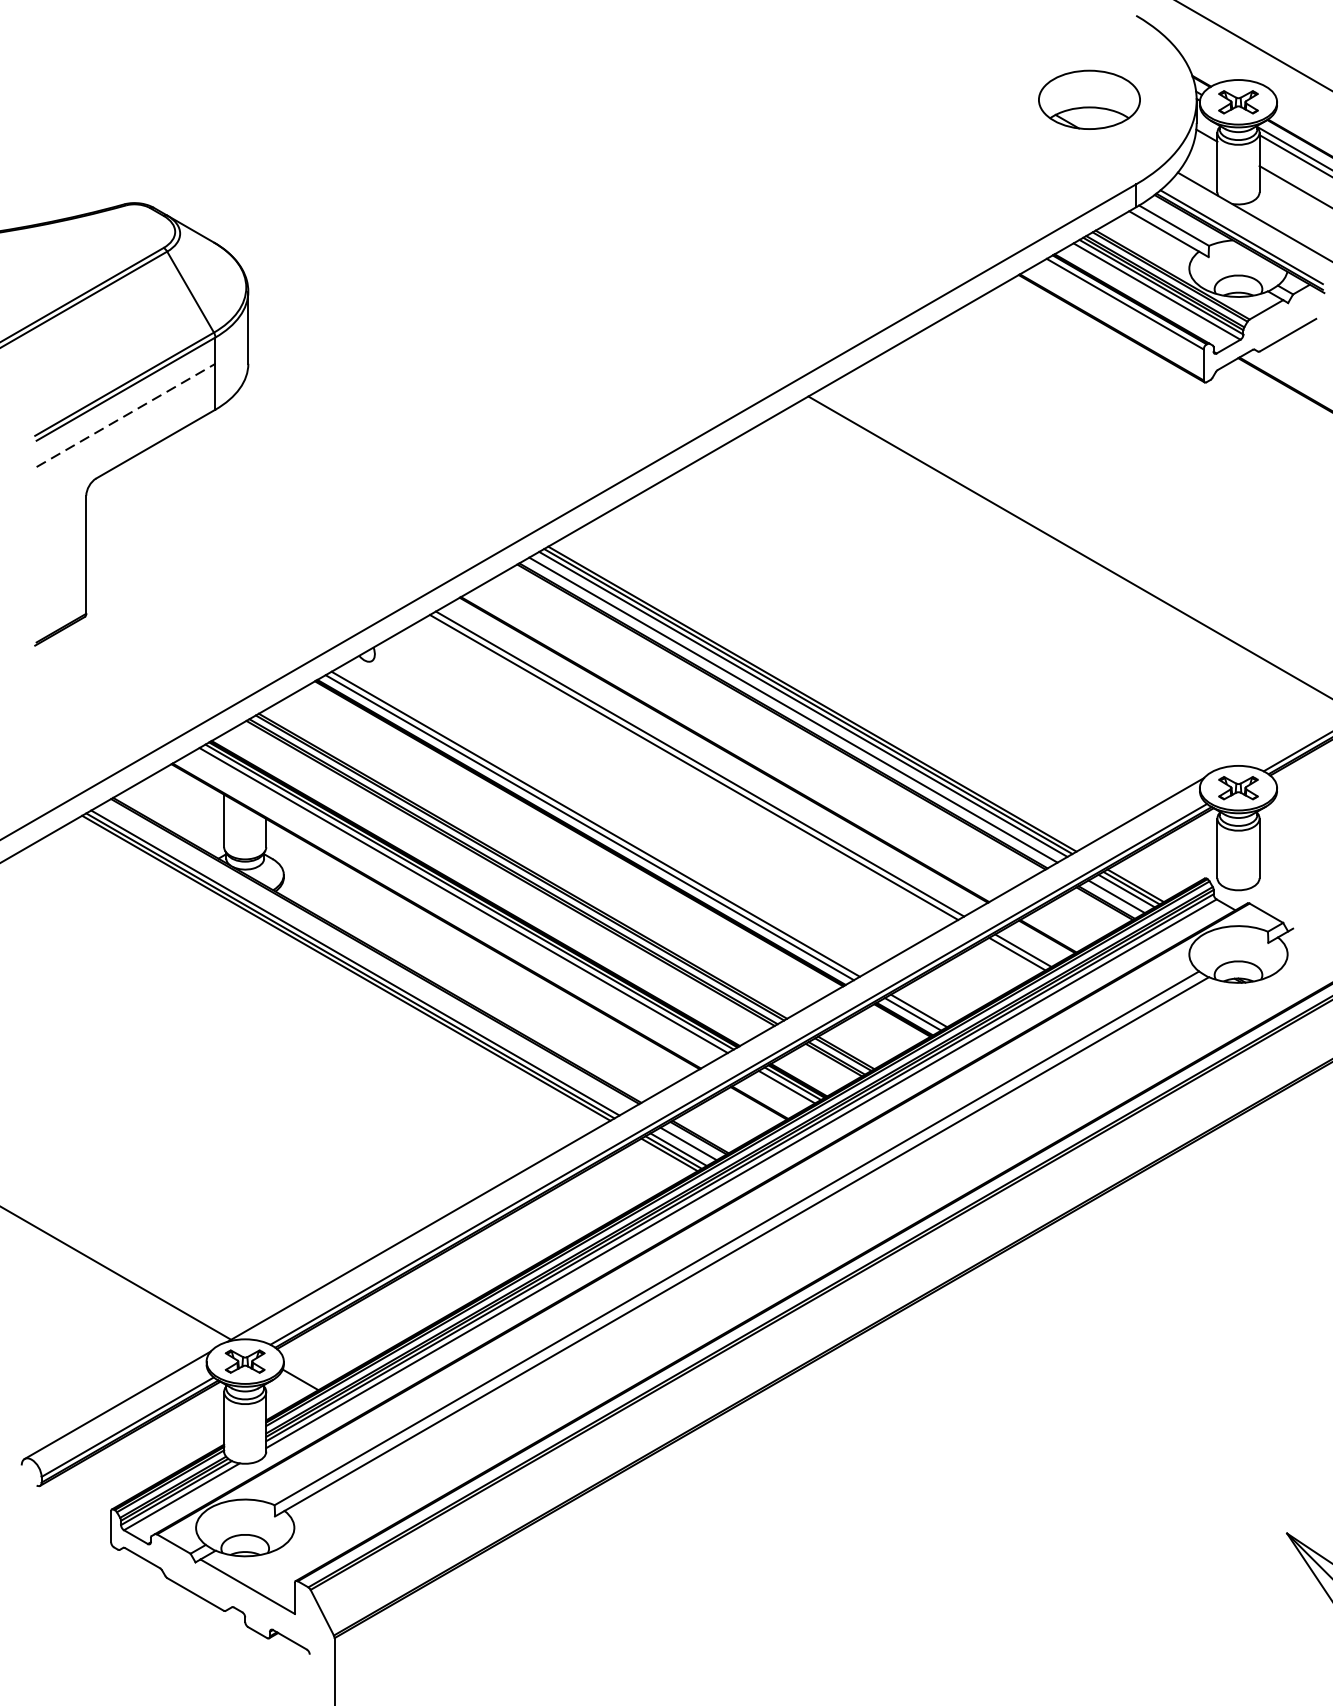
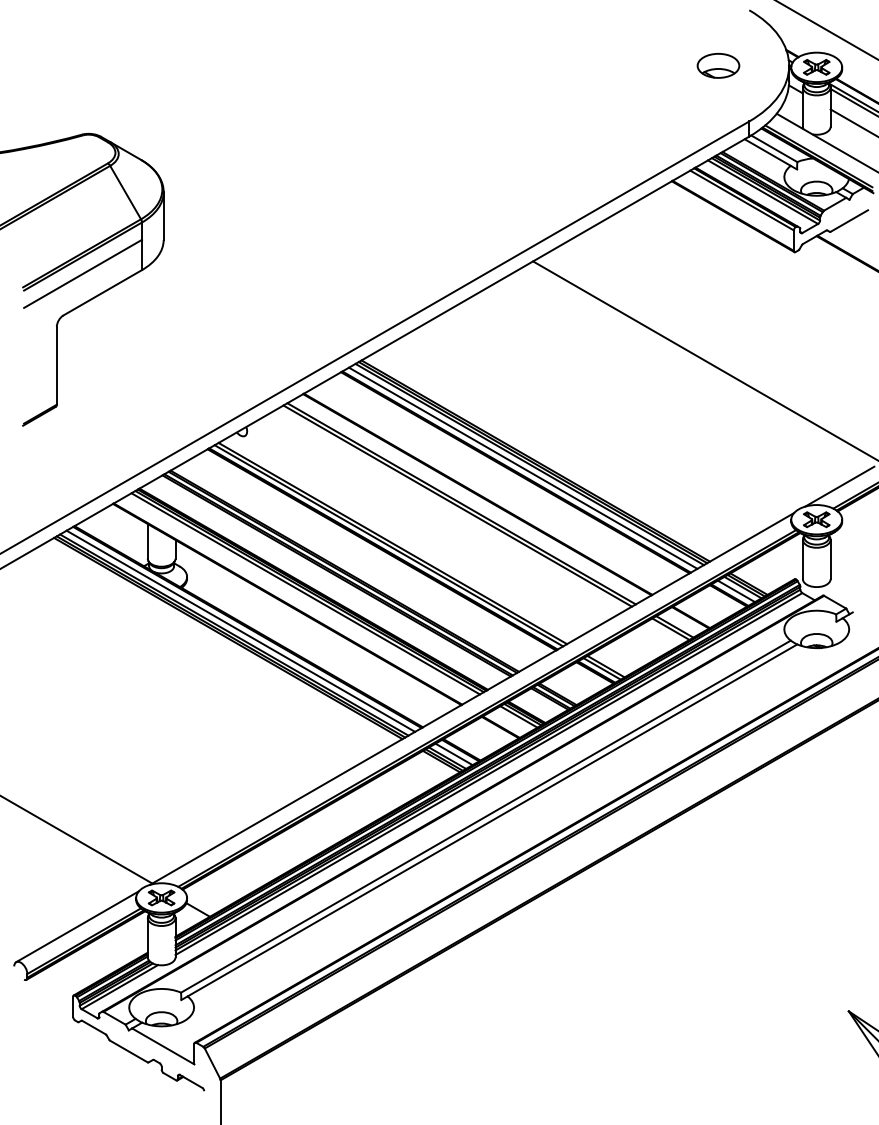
part: (1089, 99) -> (718, 65), size x0.62
line: (126, 414) -> (83, 273), dashed -> solid
line: (1272, 737) -> (839, 486), added
line: (364, 956) -> (240, 630), added

